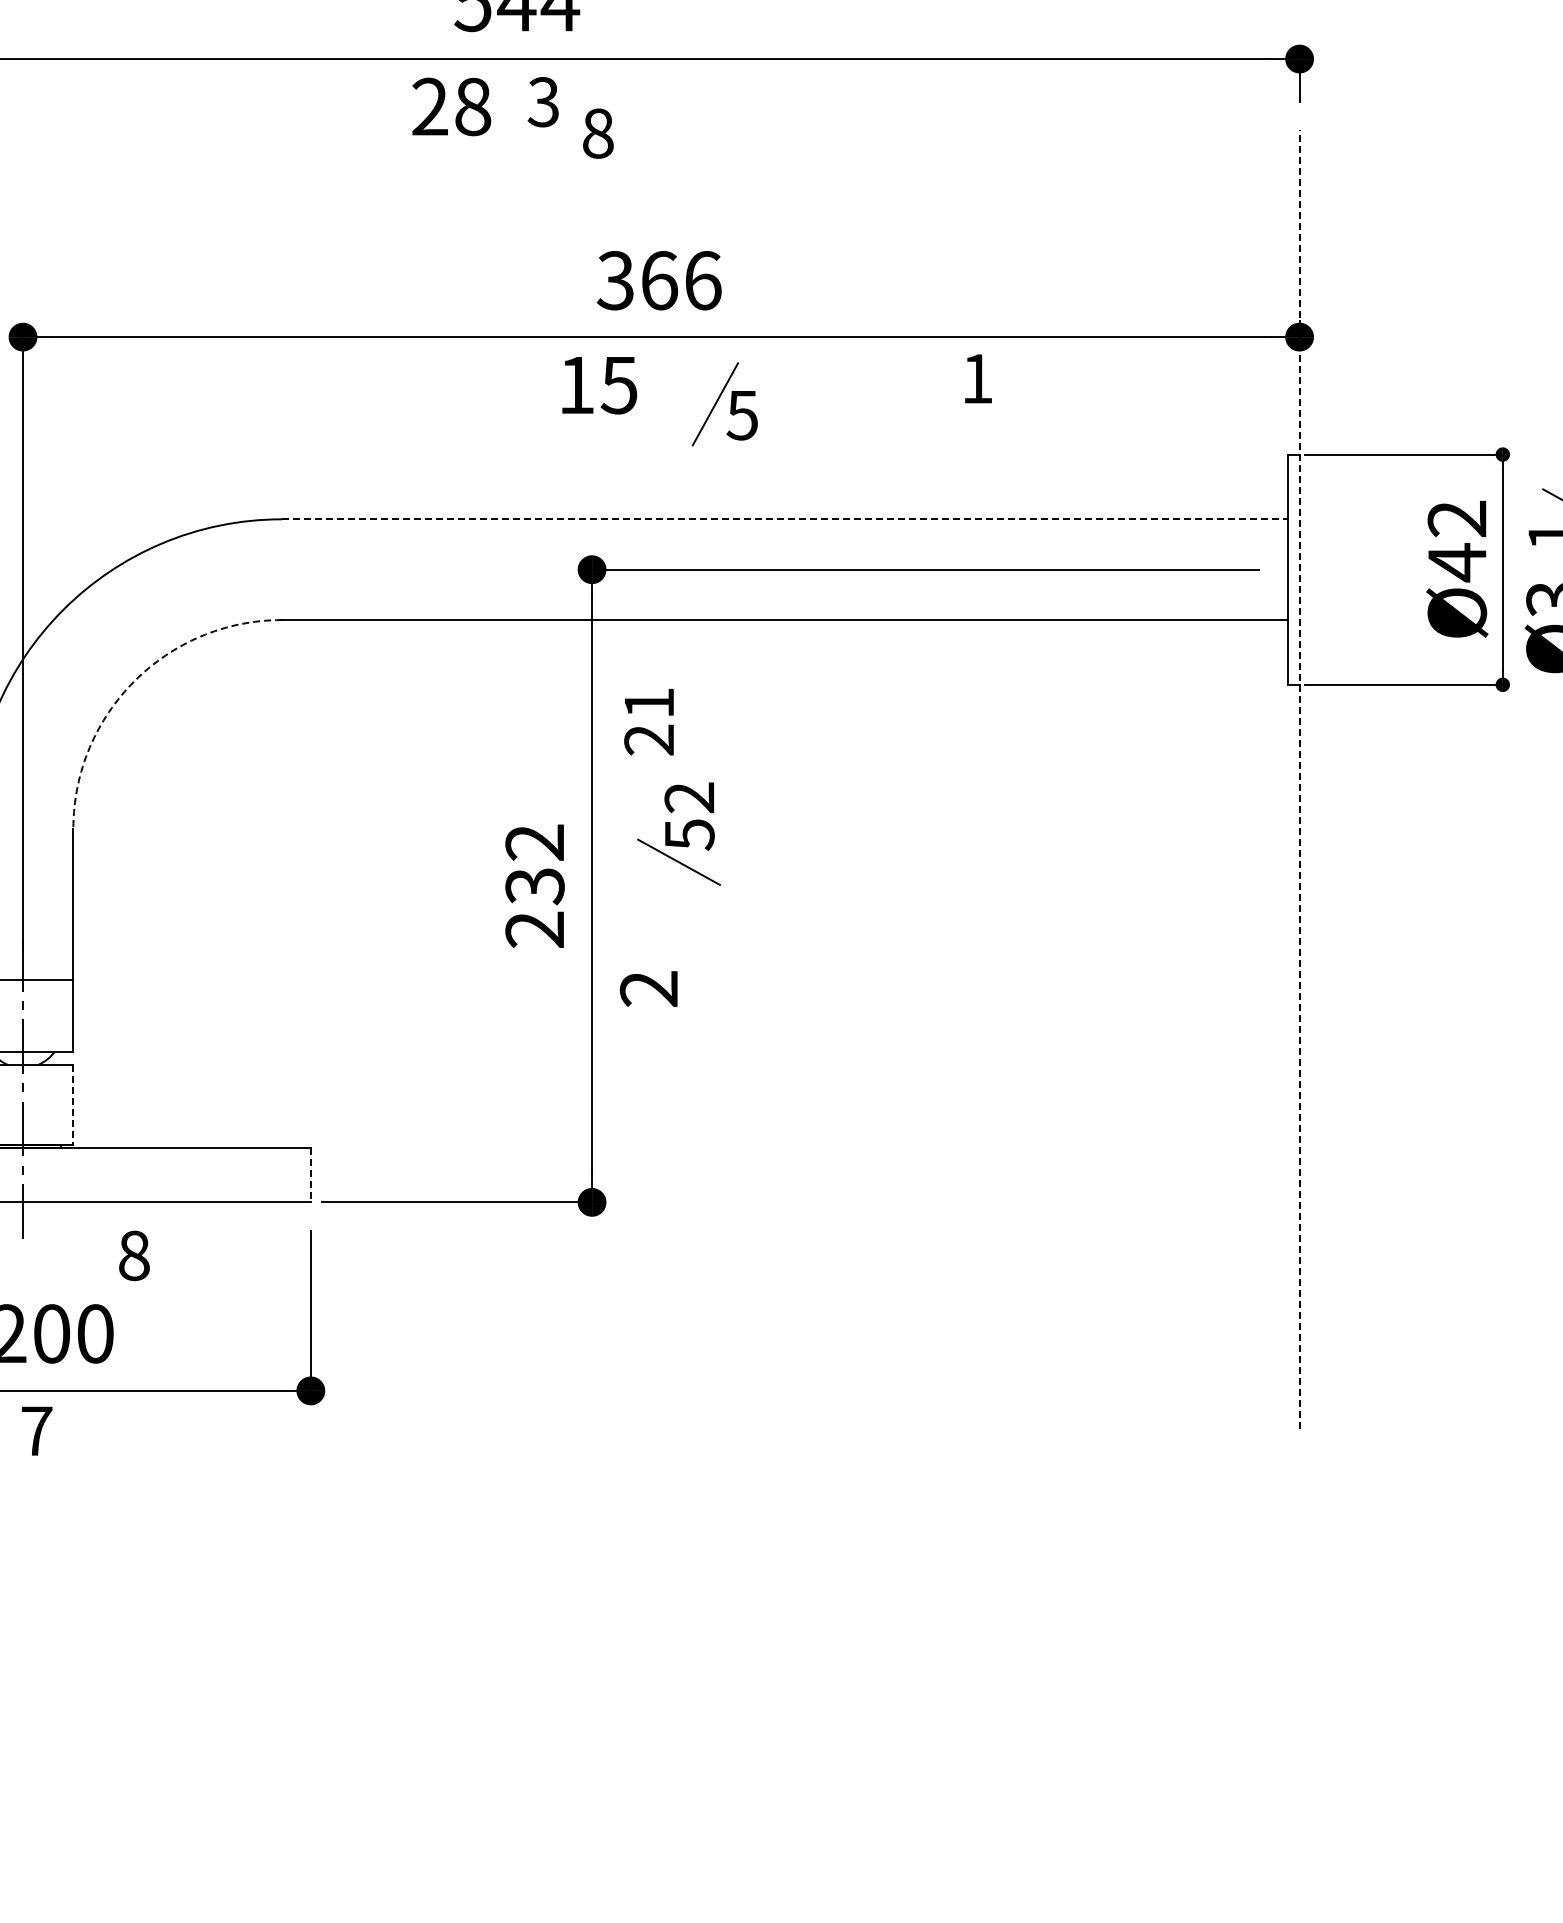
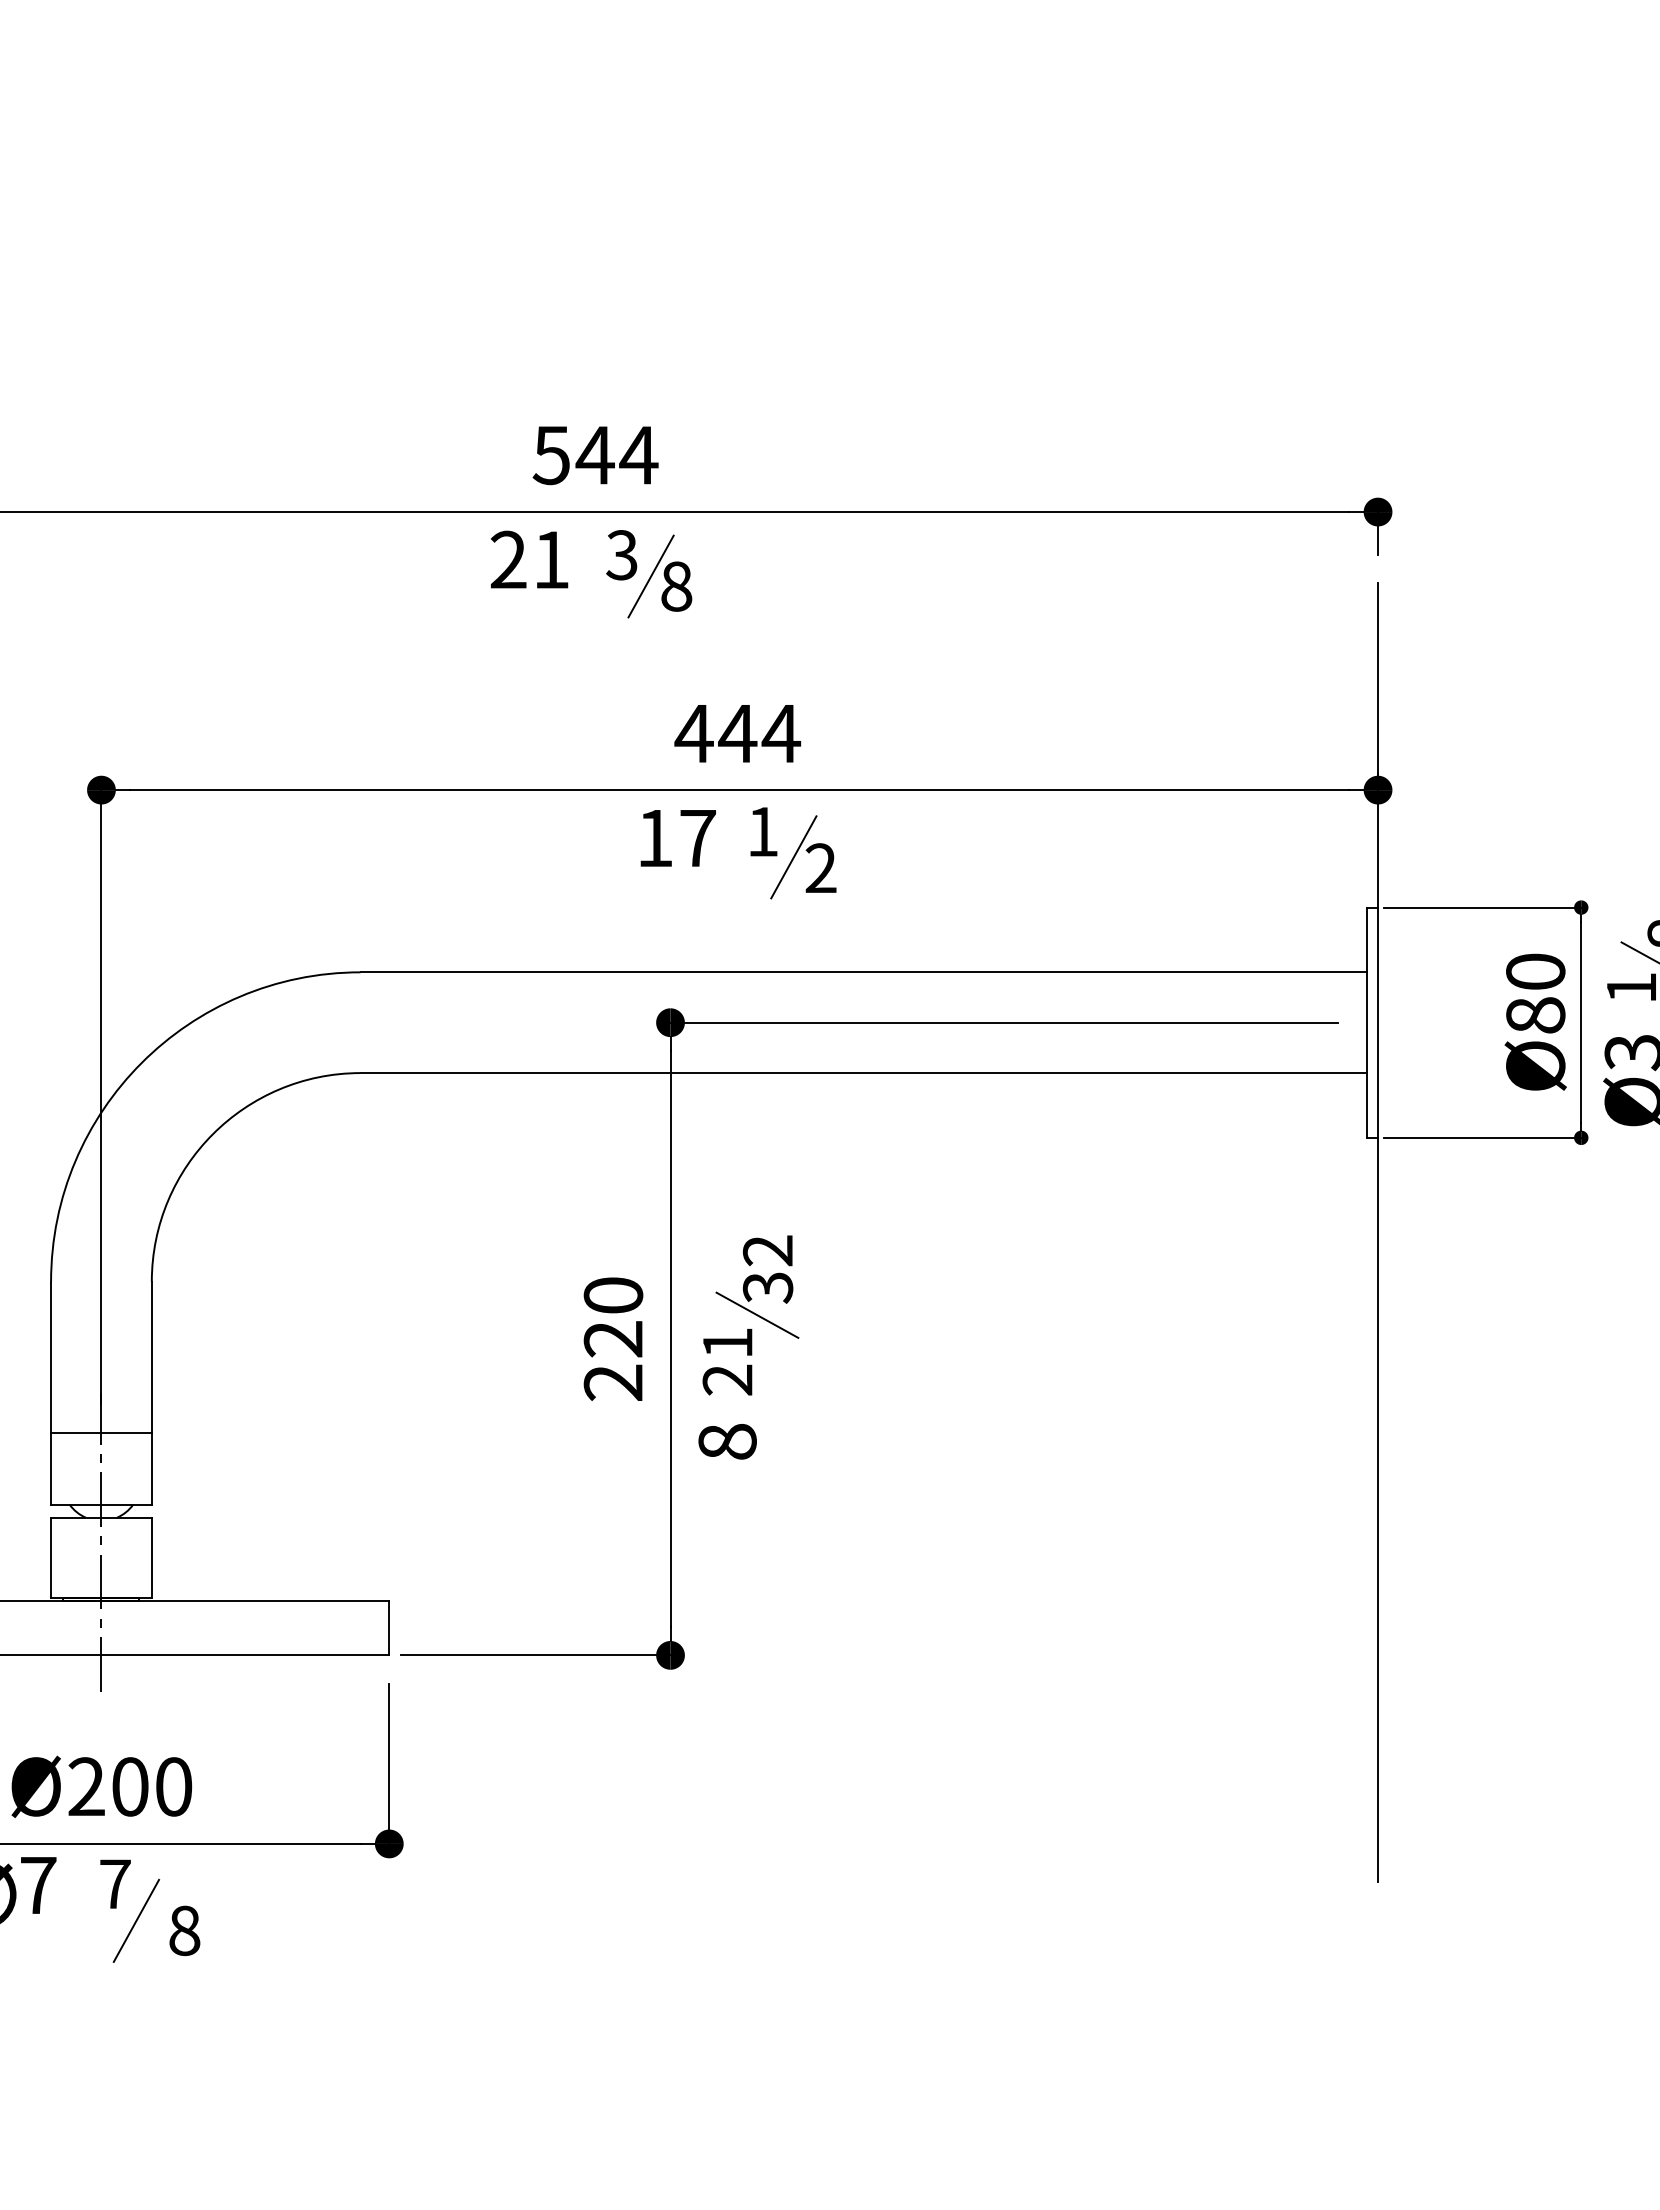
text: (473, 106) -> (551, 559), 28 -> 21
line: (572, 123) -> (650, 576), added
text: (659, 280) -> (737, 733), 366 -> 444
text: (978, 378) -> (763, 831), moved
text: (619, 385) -> (697, 838), 15 -> 17
text: (742, 415) -> (820, 868), 5 -> 2
line: (786, 519) -> (864, 972), dashed -> solid
text: (1457, 541) -> (1535, 994), Ø42 -> Ø80
arc: (134, 681) -> (212, 1134), dashed -> solid
text: (649, 722) -> (727, 1362), moved
line: (1300, 779) -> (1378, 1232), dashed -> solid
text: (689, 834) -> (767, 1287), 52 -> 32
text: (535, 864) -> (613, 1317), 232 -> 220
text: (649, 988) -> (727, 1441), 2 -> 8
line: (73, 1105) -> (151, 1558), dashed -> solid
line: (311, 1175) -> (389, 1628), dashed -> solid
text: (134, 1255) -> (184, 1930), moved
line: (58, 1467) -> (136, 1920), added

